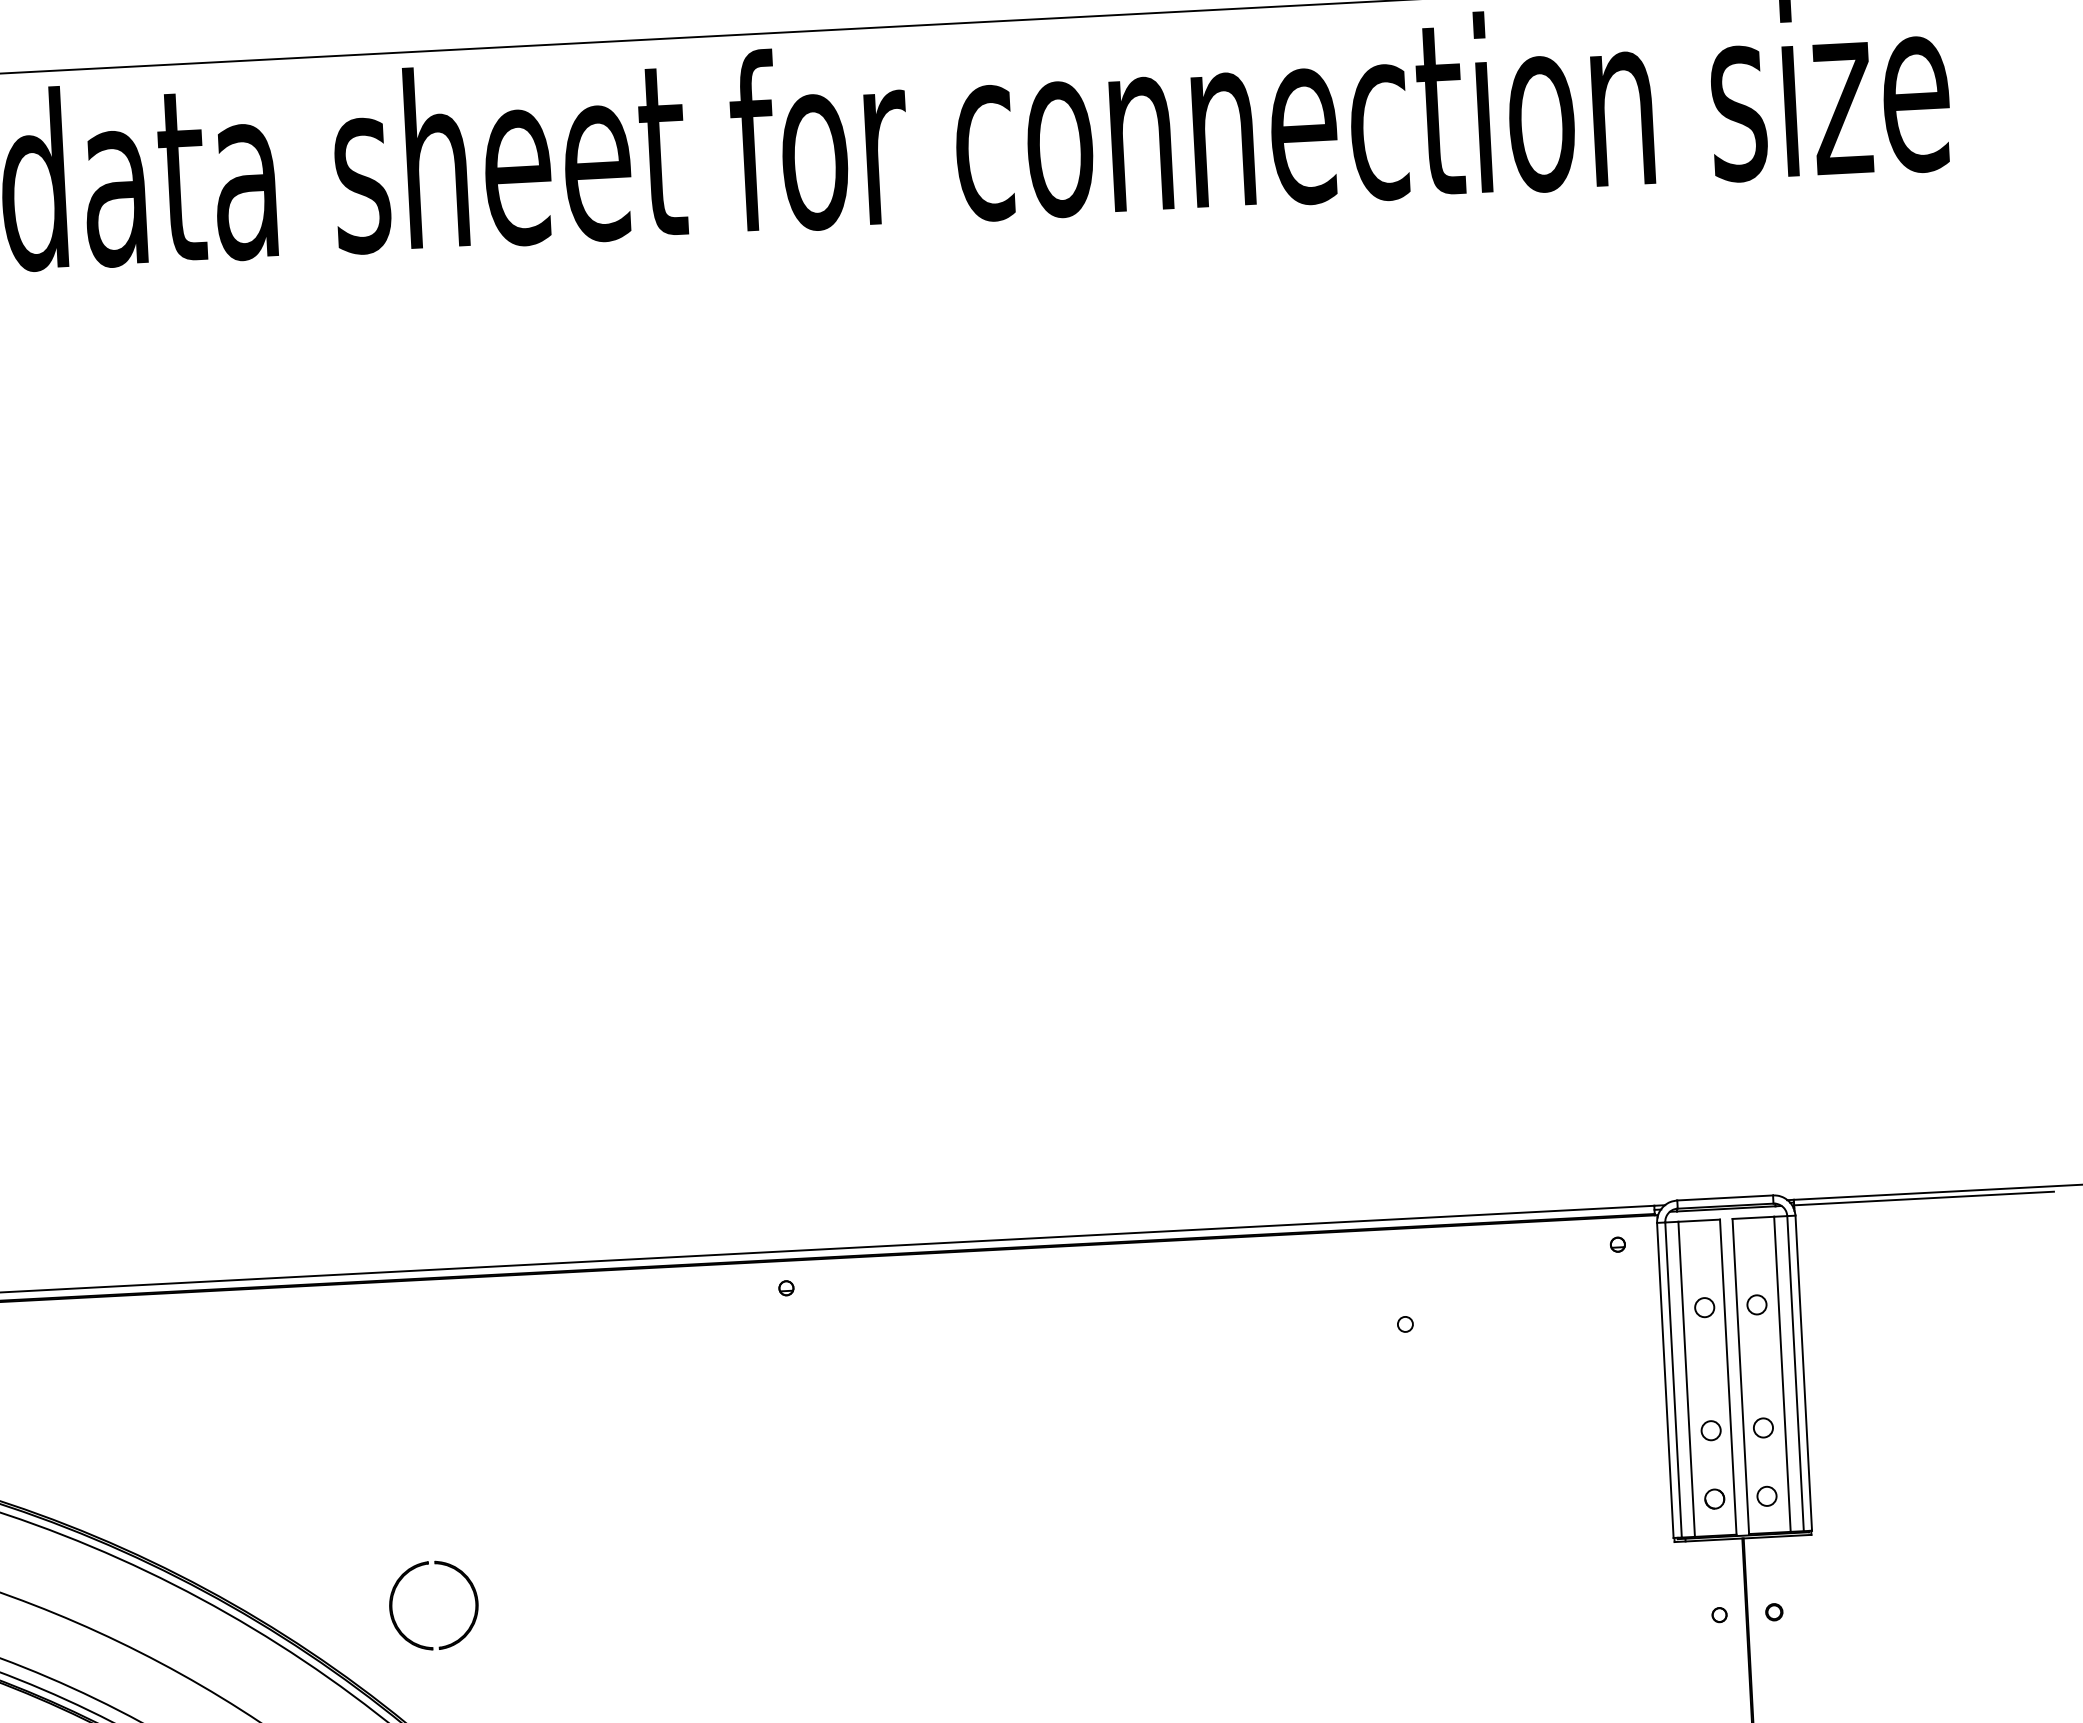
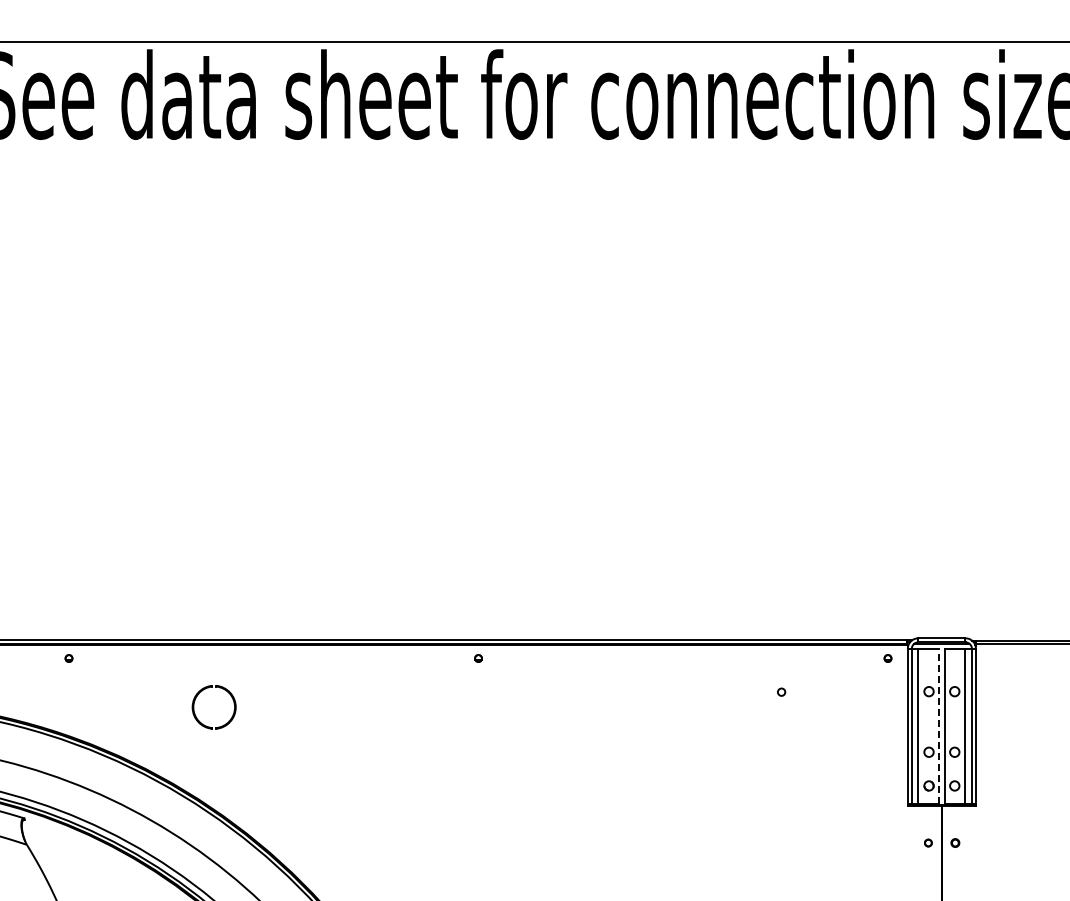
line: (1727, 1377) -> (938, 726), solid -> dashed
part: (401, 1628) -> (197, 717), moved

